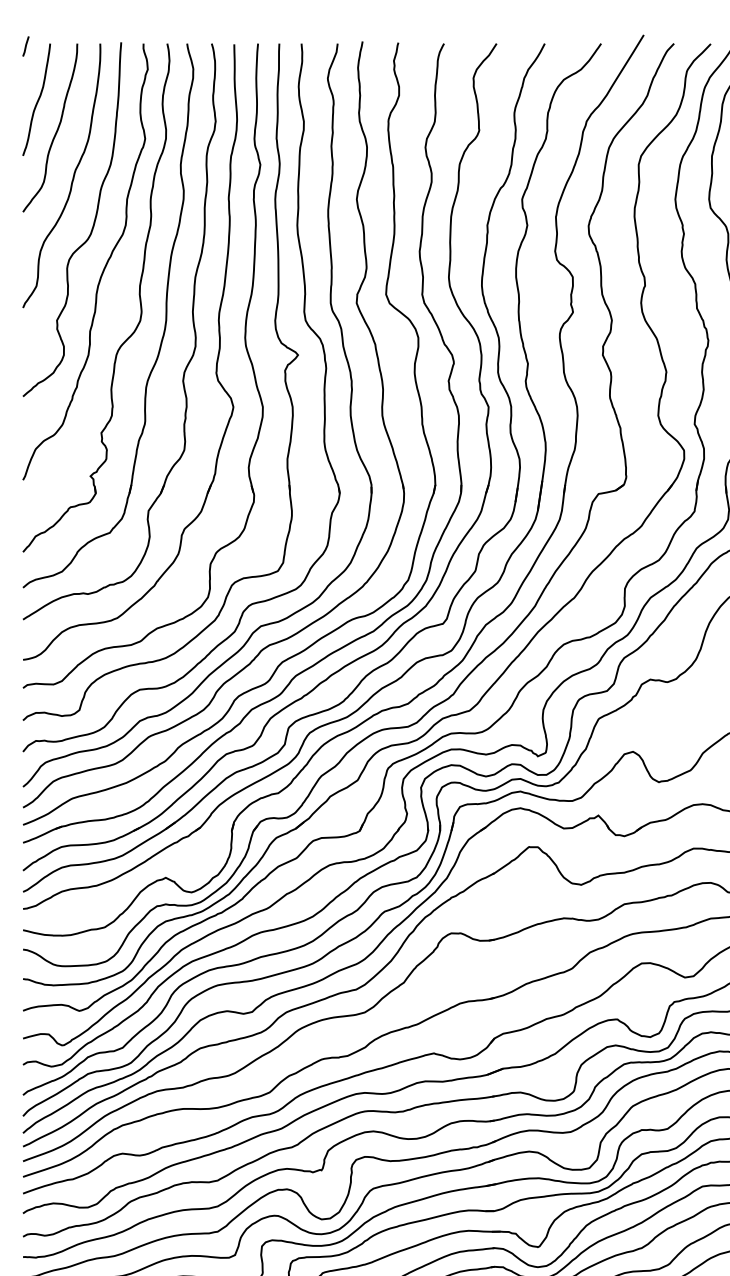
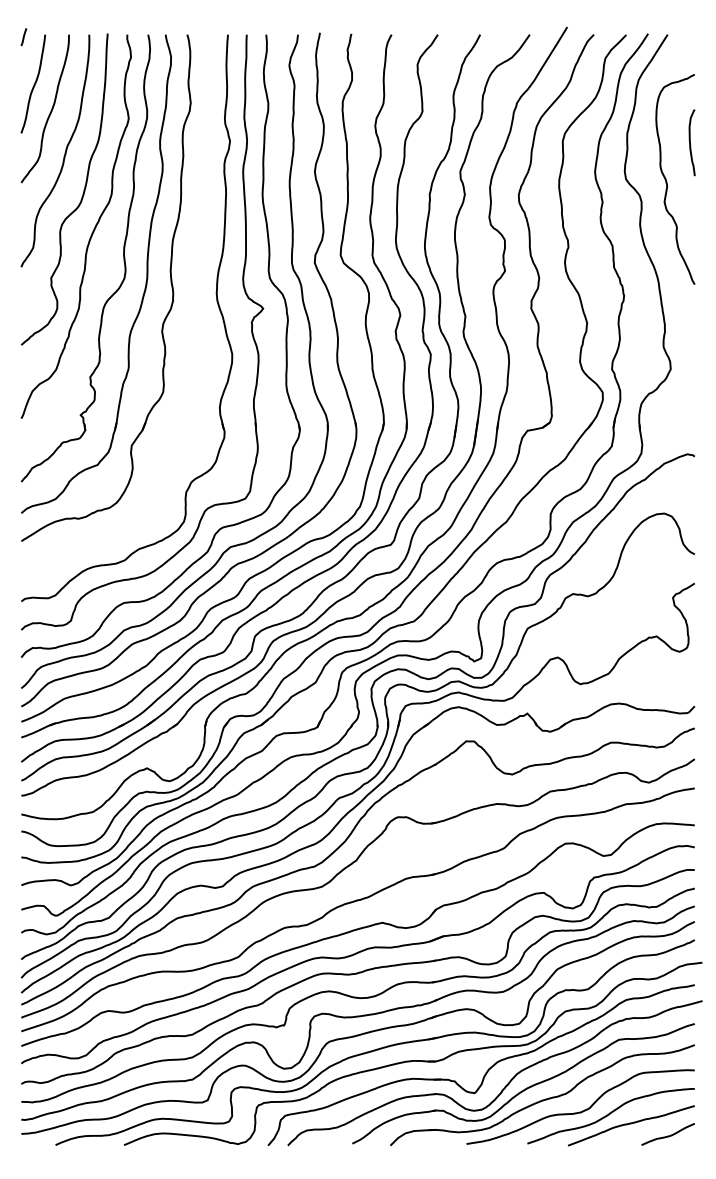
part: (215, 365) -> (190, 317), removed

